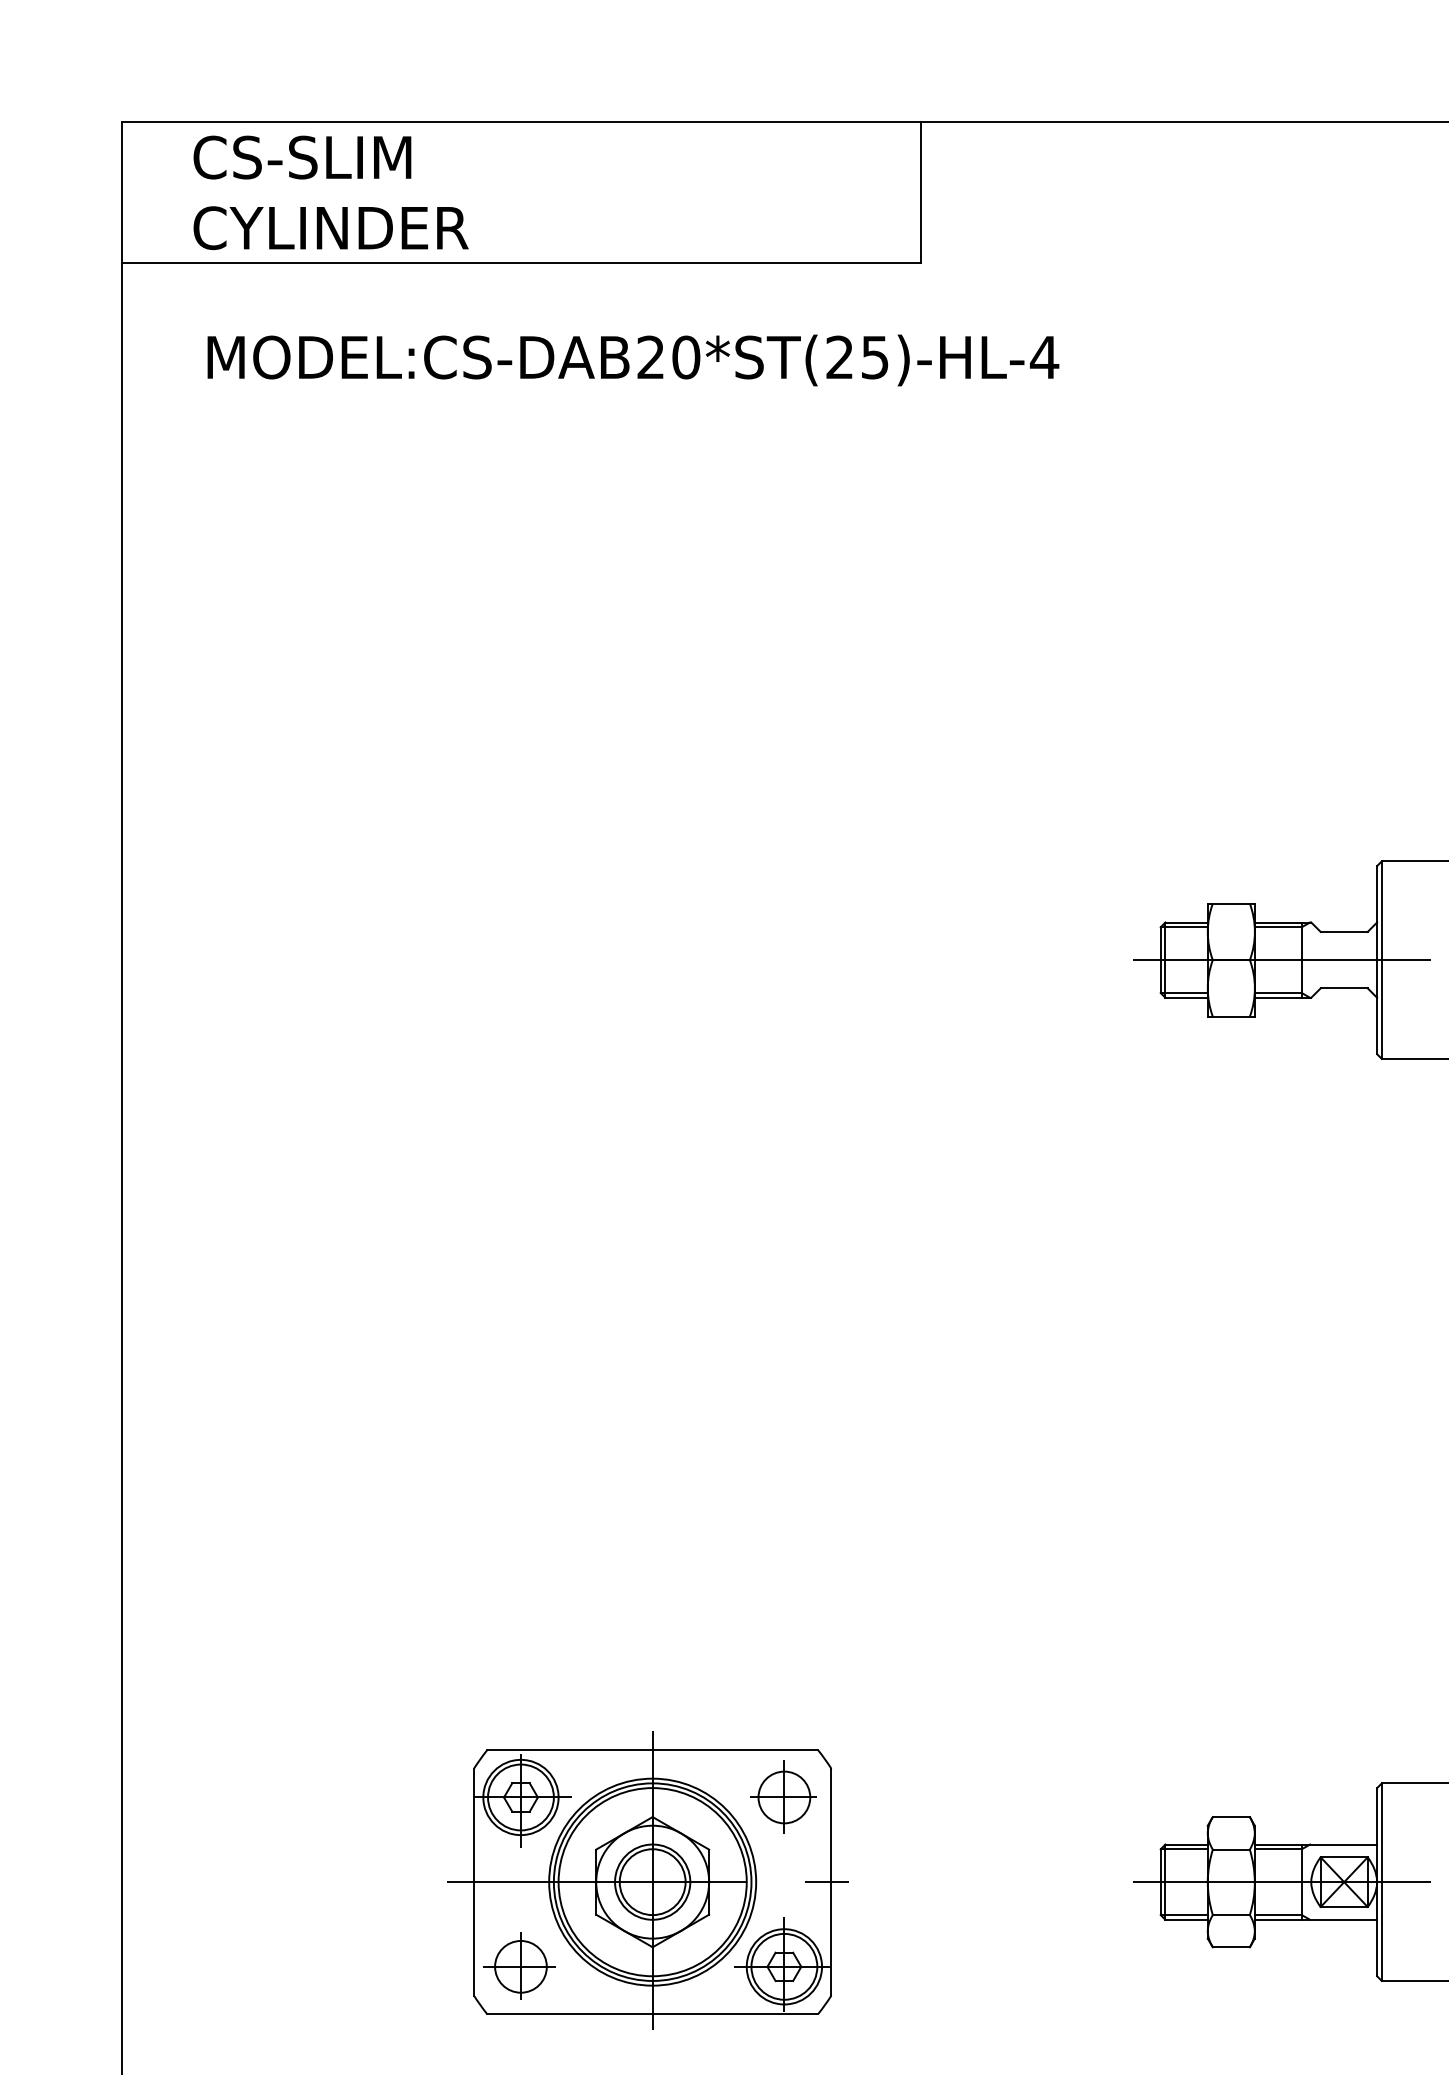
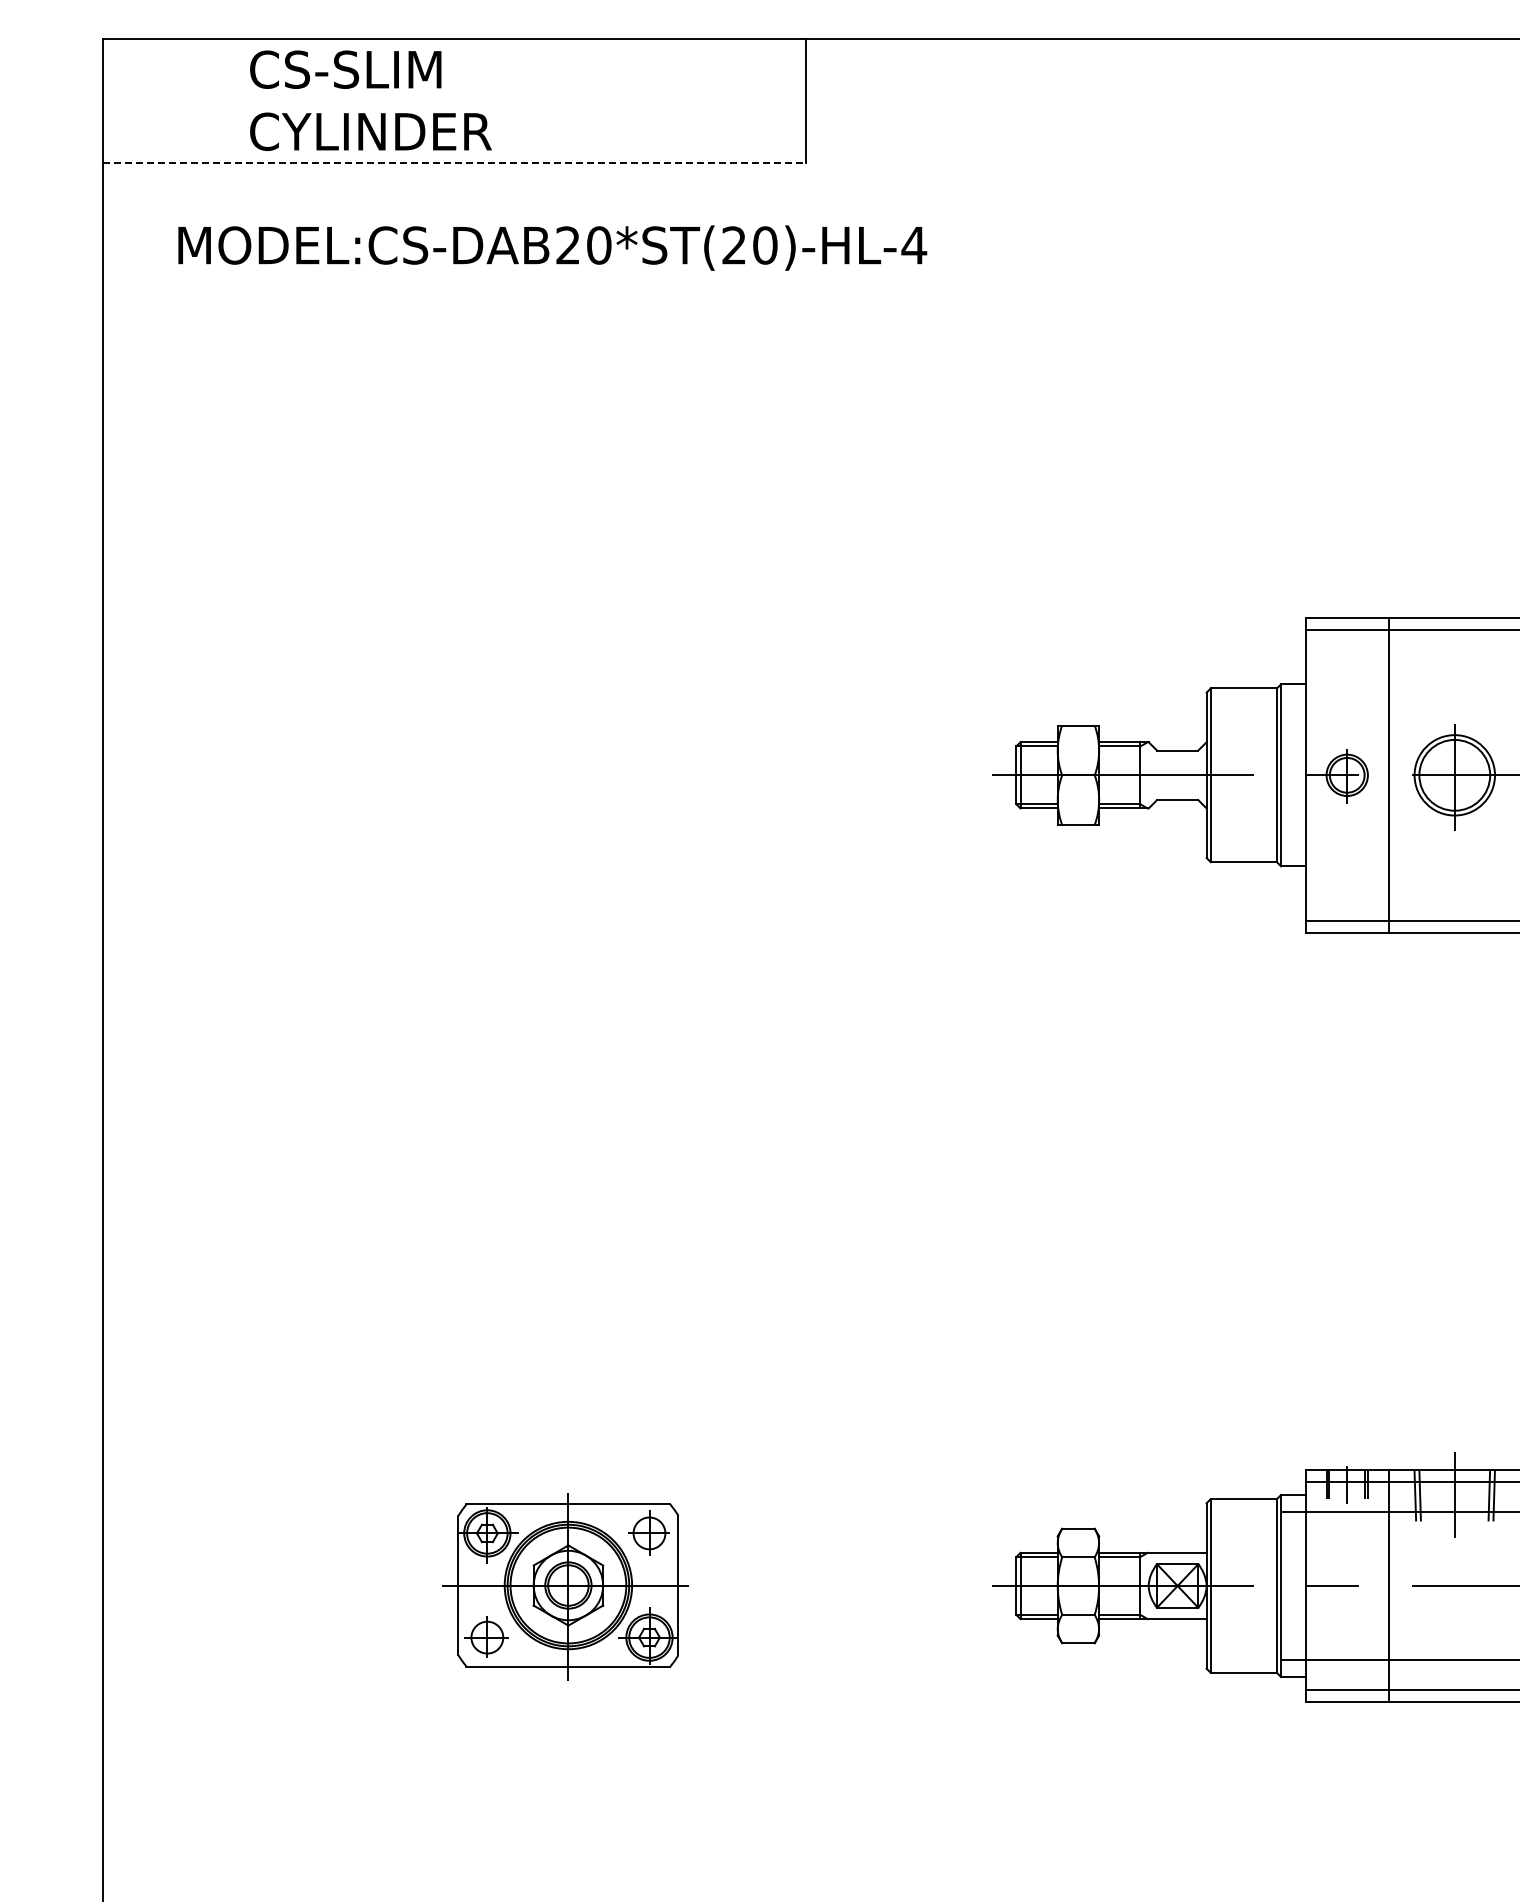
text: (330, 192) -> (370, 100), moved
line: (521, 263) -> (454, 162), solid -> dashed
text: (875, 357) -> (765, 245), MODEL:CS-DAB20*ST(25)-HL-4 -> MODEL:CS-DAB20*ST(20)-HL-4
part: (647, 1880) -> (565, 1584), size x0.7

